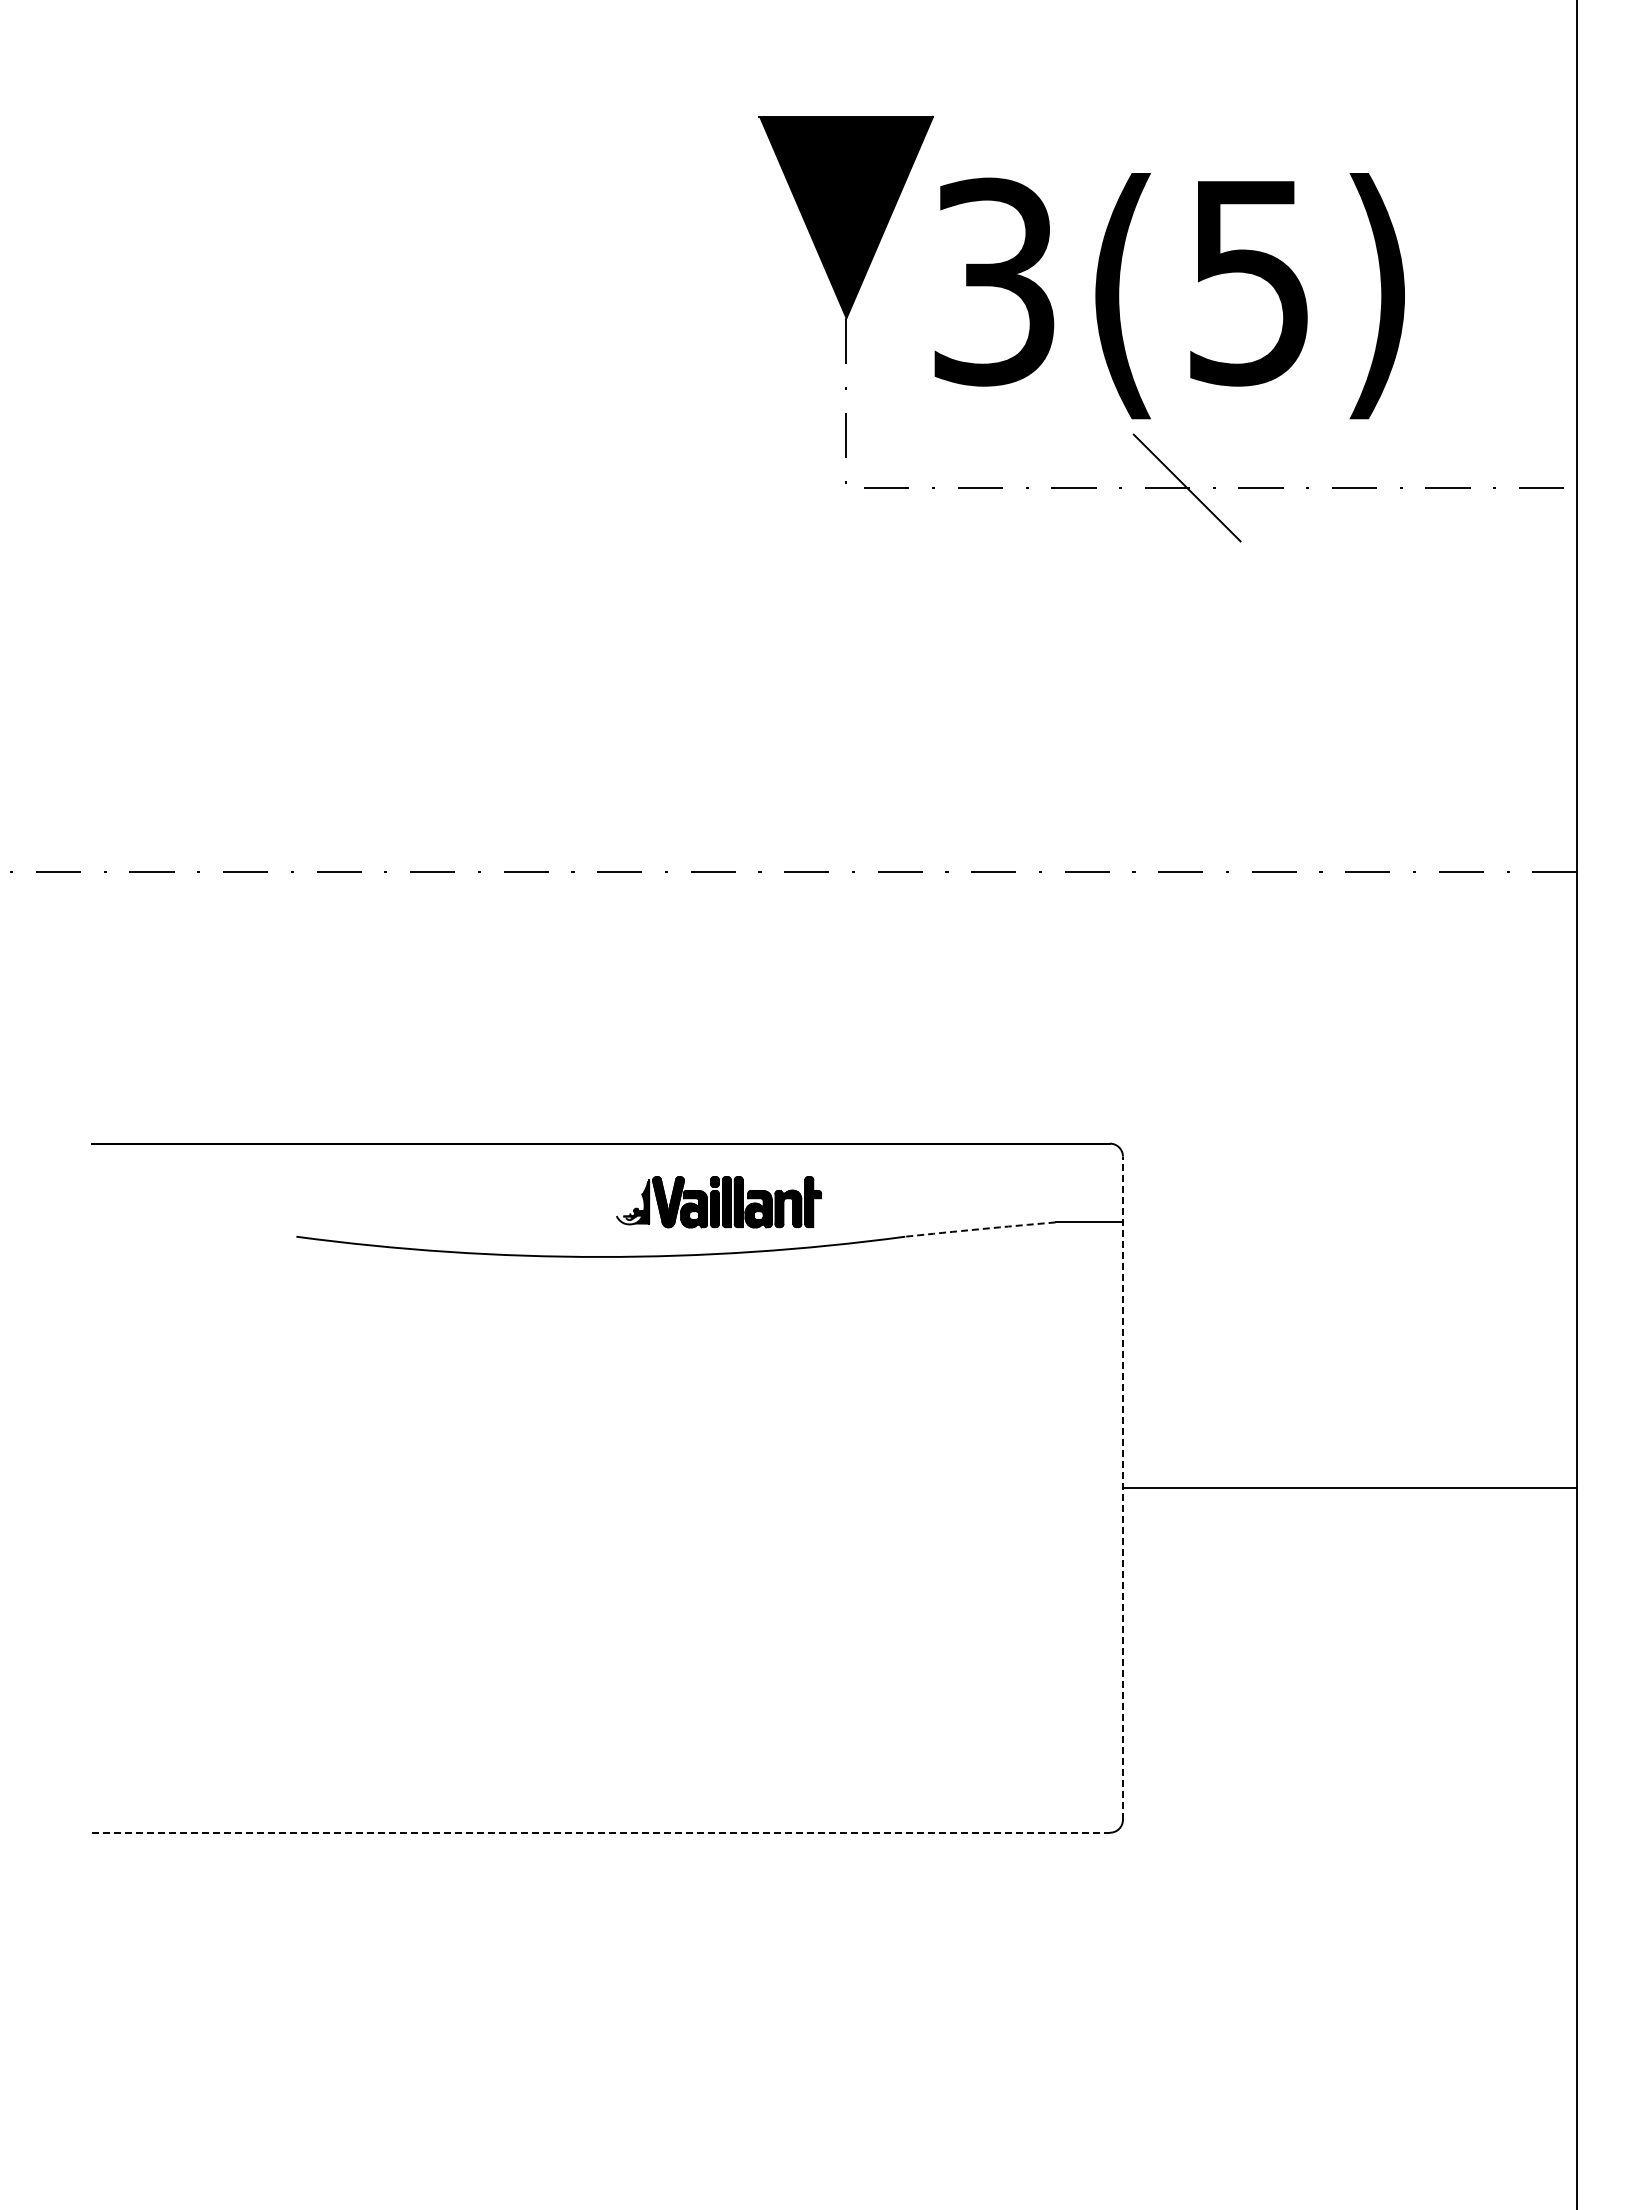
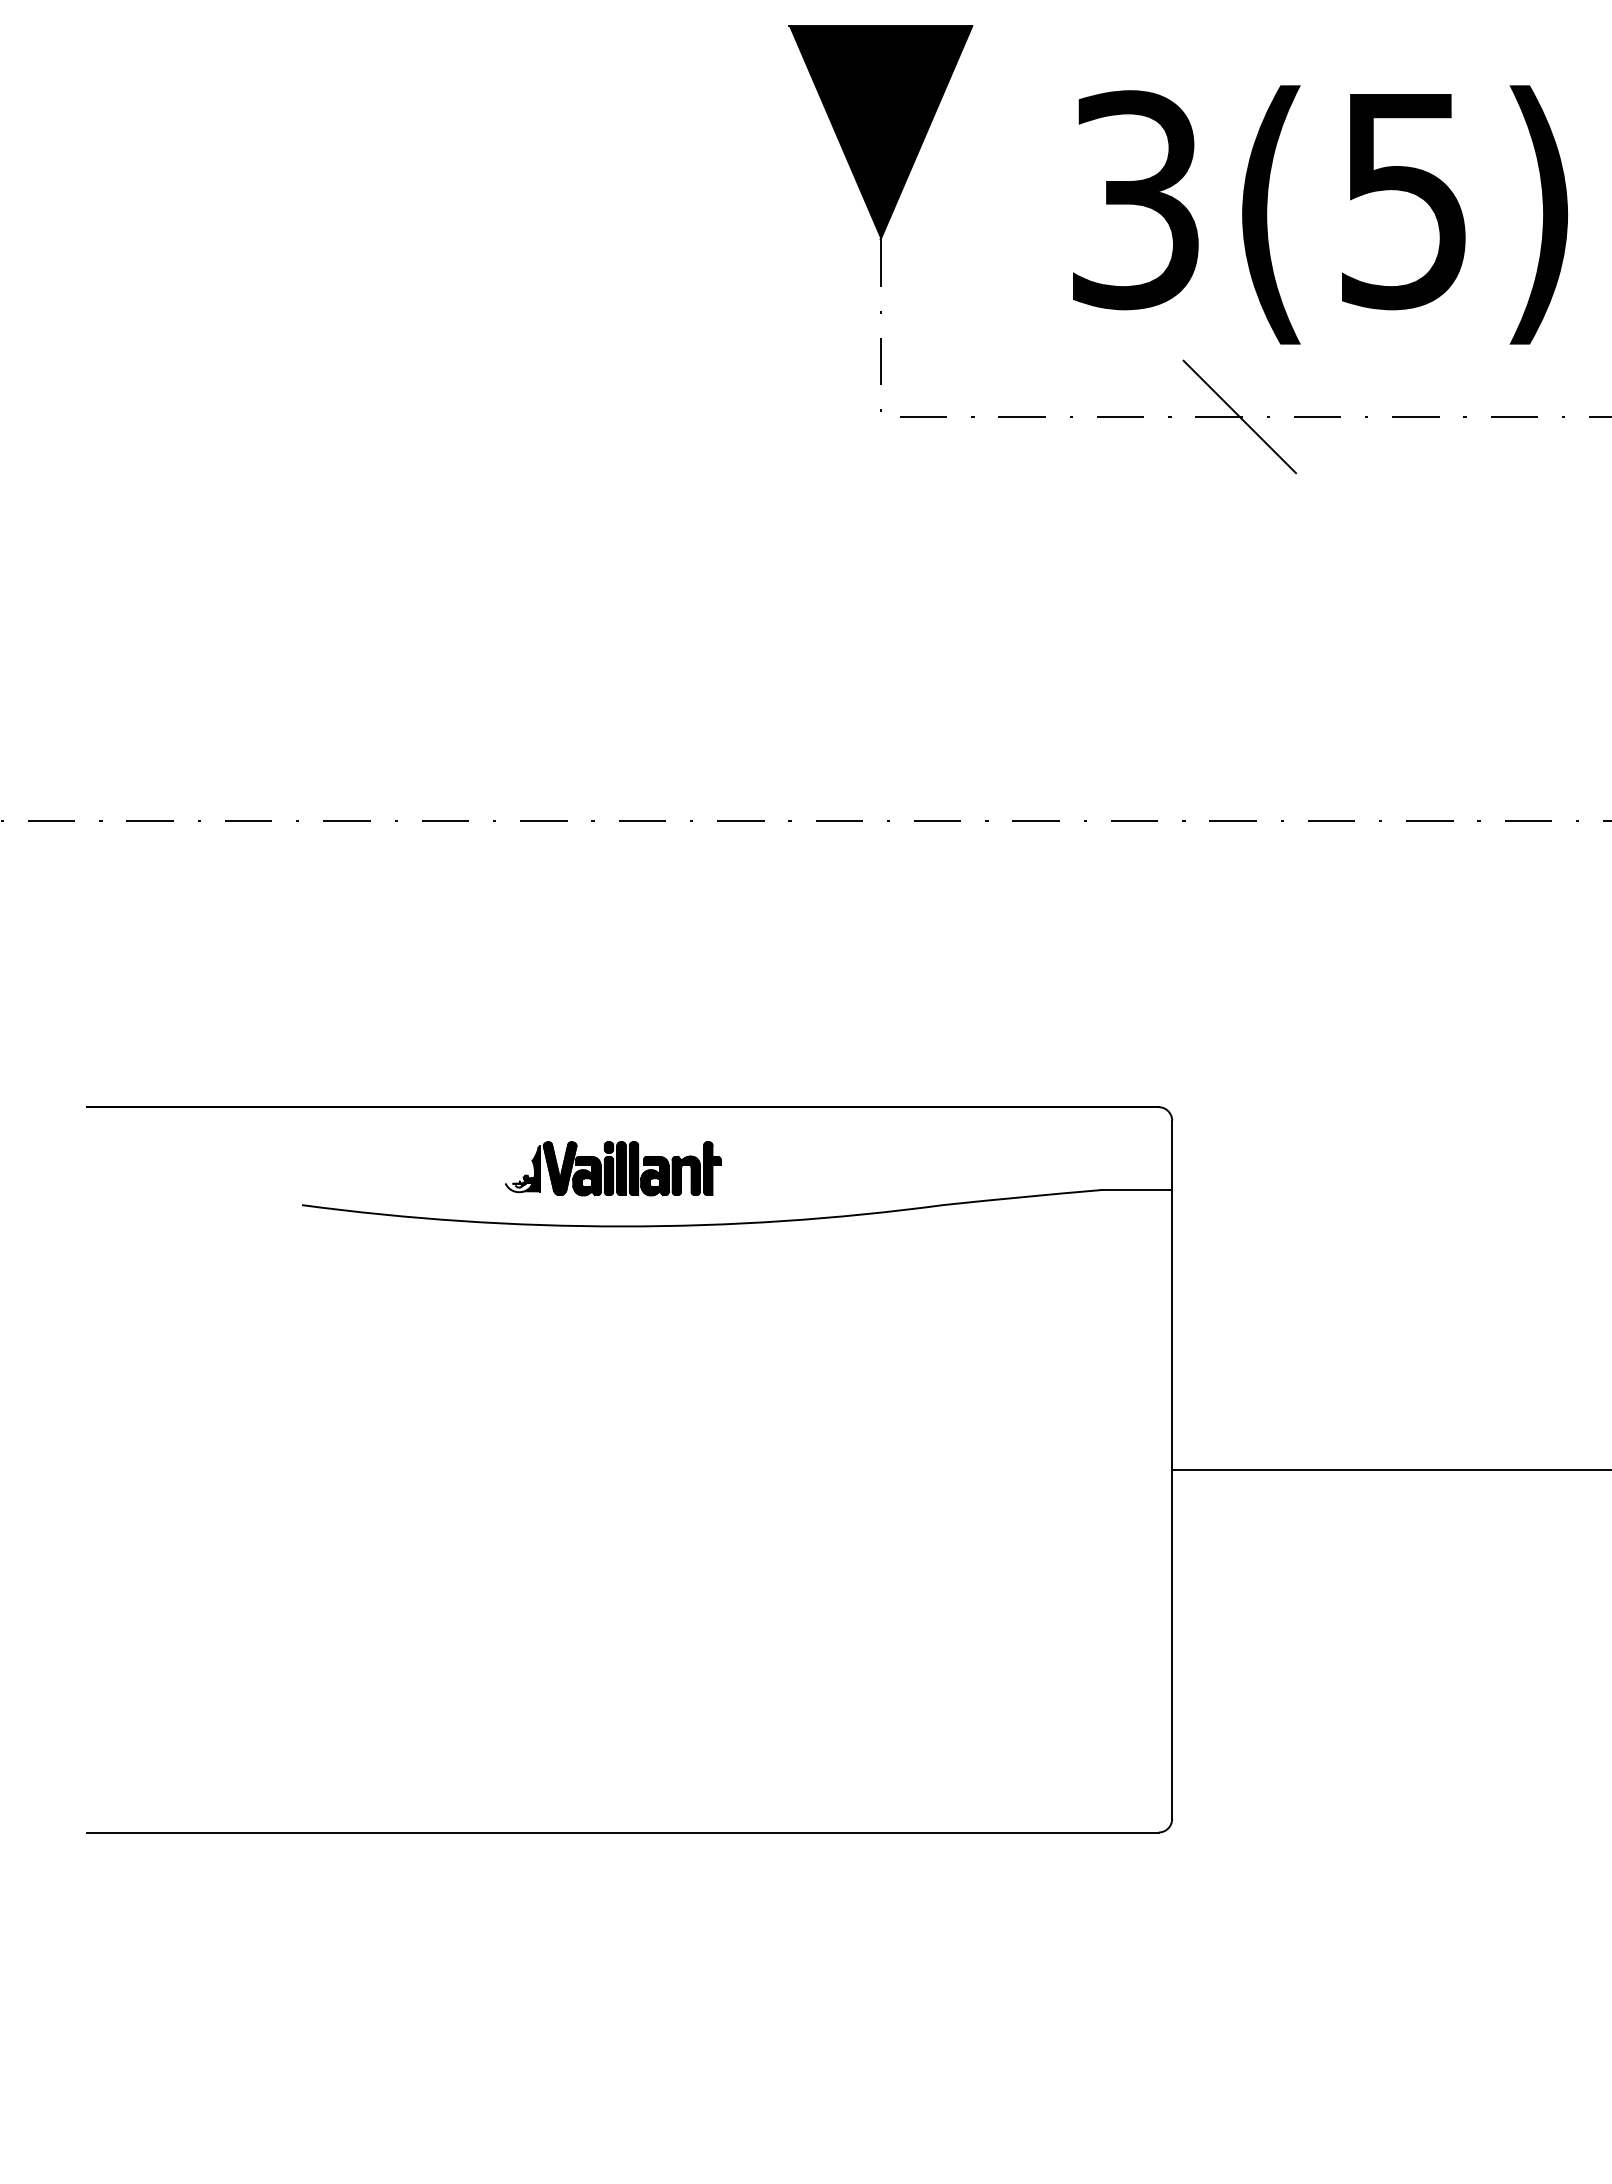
text: (1169, 296) -> (1320, 215), moved
part: (718, 1202) -> (612, 1169), moved
arc: (980, 1229) -> (1022, 1197), dashed -> solid
line: (1122, 1488) -> (1171, 1470), dashed -> solid
line: (601, 1832) -> (623, 1832), dashed -> solid

